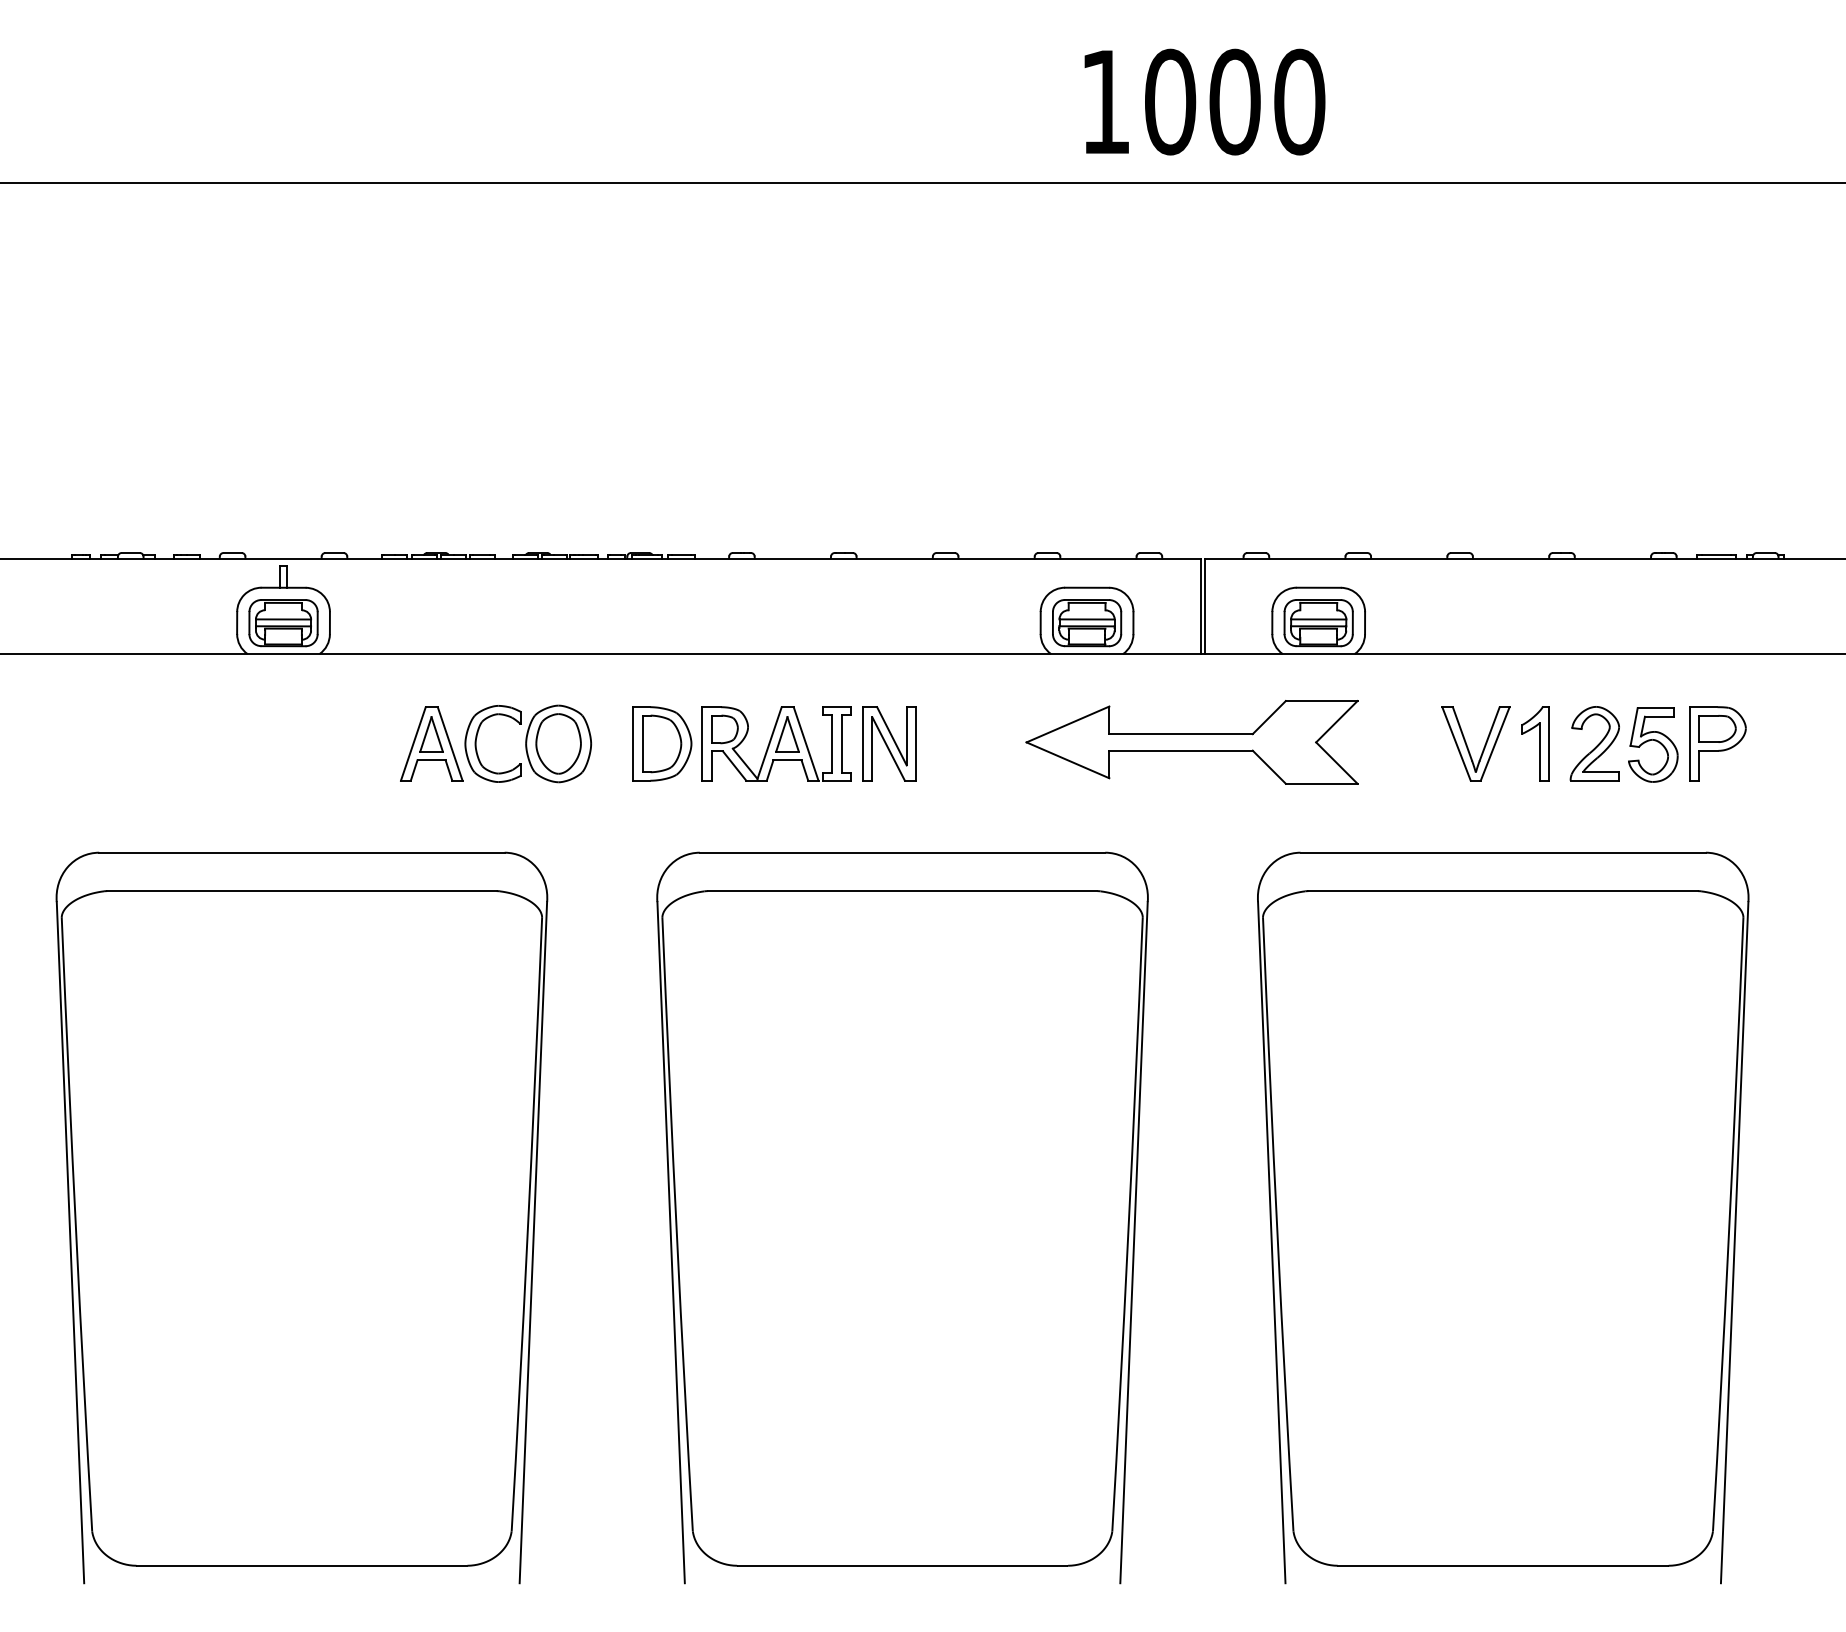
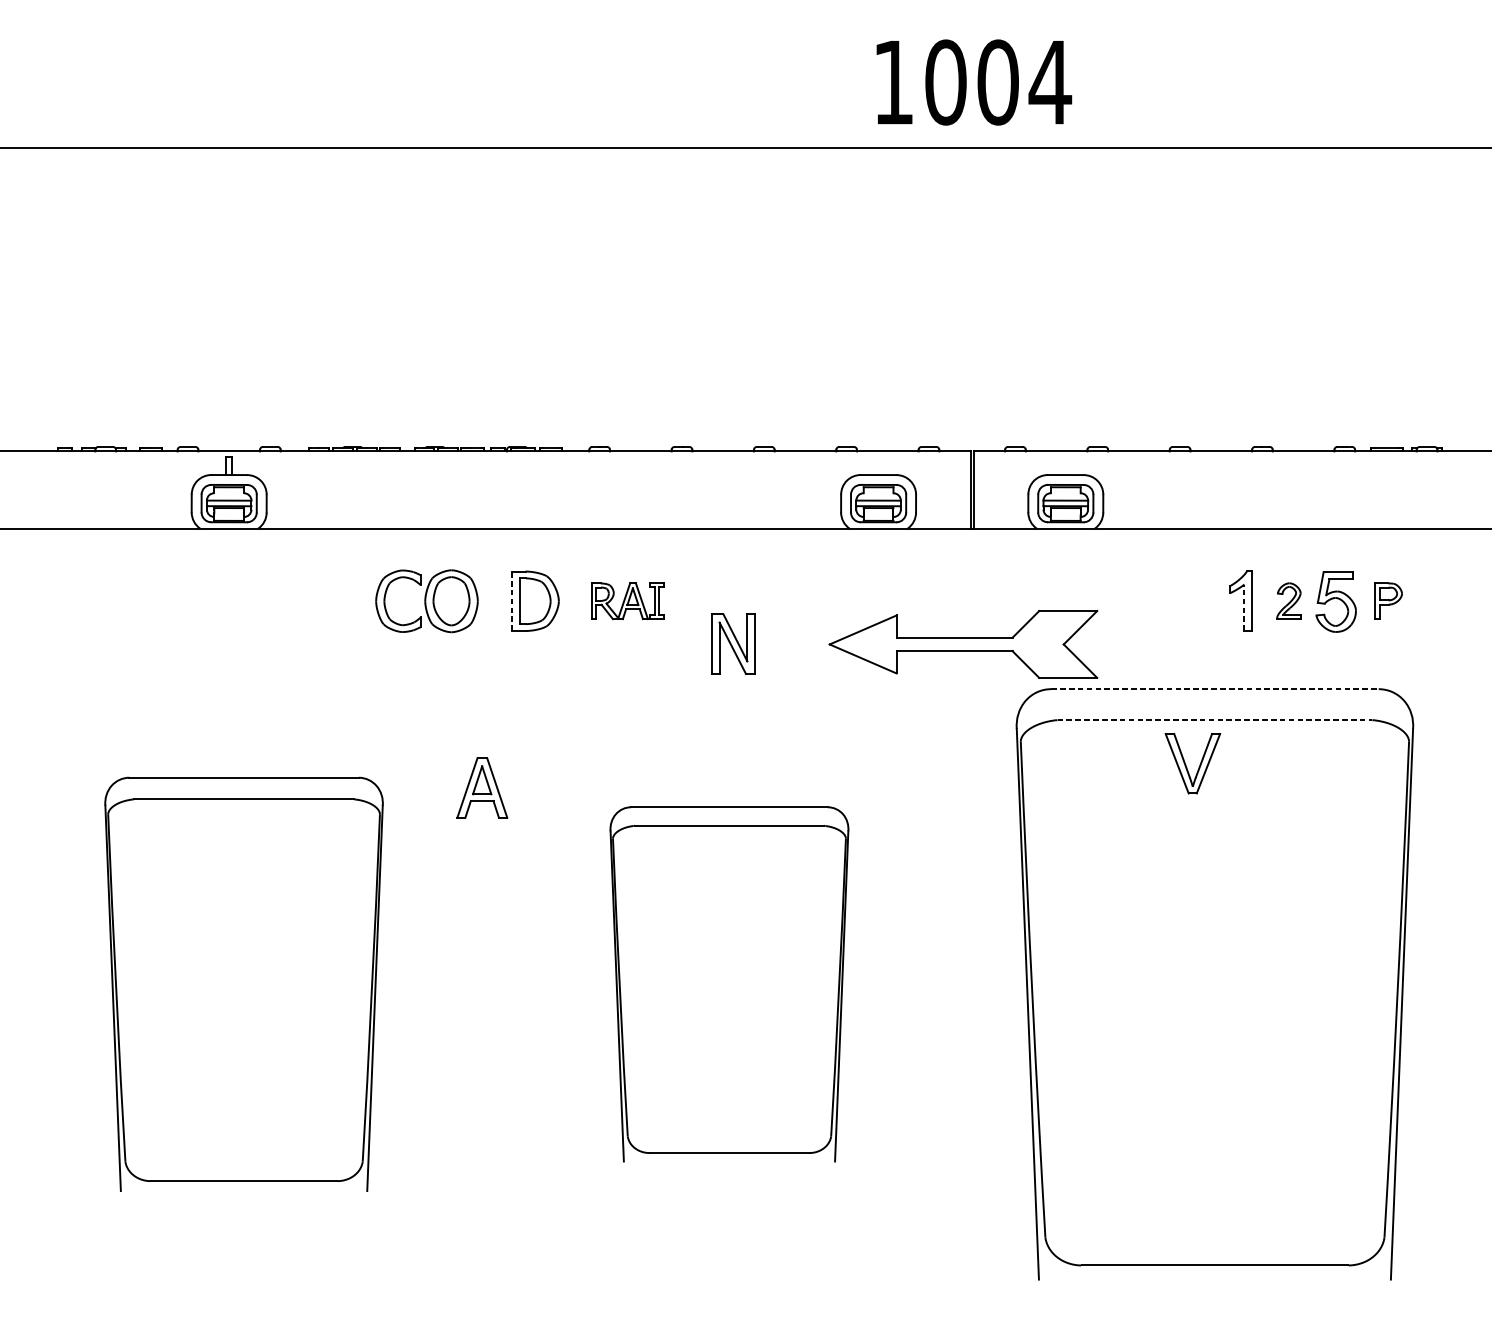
text: (1299, 101) -> (1050, 82), 1000 -> 1004
part: (1191, 742) -> (963, 644), moved
part: (431, 743) -> (482, 787), moved
line: (633, 743) -> (512, 600), solid -> dashed
part: (776, 743) -> (627, 600), size x0.6
part: (889, 743) -> (733, 643), moved
part: (1594, 743) -> (1288, 600), size x0.6
part: (1717, 743) -> (1388, 600), size x0.6
part: (1467, 744) -> (1186, 764), moved
line: (1539, 751) -> (1244, 607), solid -> dashed
line: (1503, 852) -> (1215, 688), solid -> dashed
line: (1503, 891) -> (1215, 720), solid -> dashed
part: (301, 1217) -> (243, 983), size x0.7
part: (902, 1217) -> (729, 983), size x0.6

